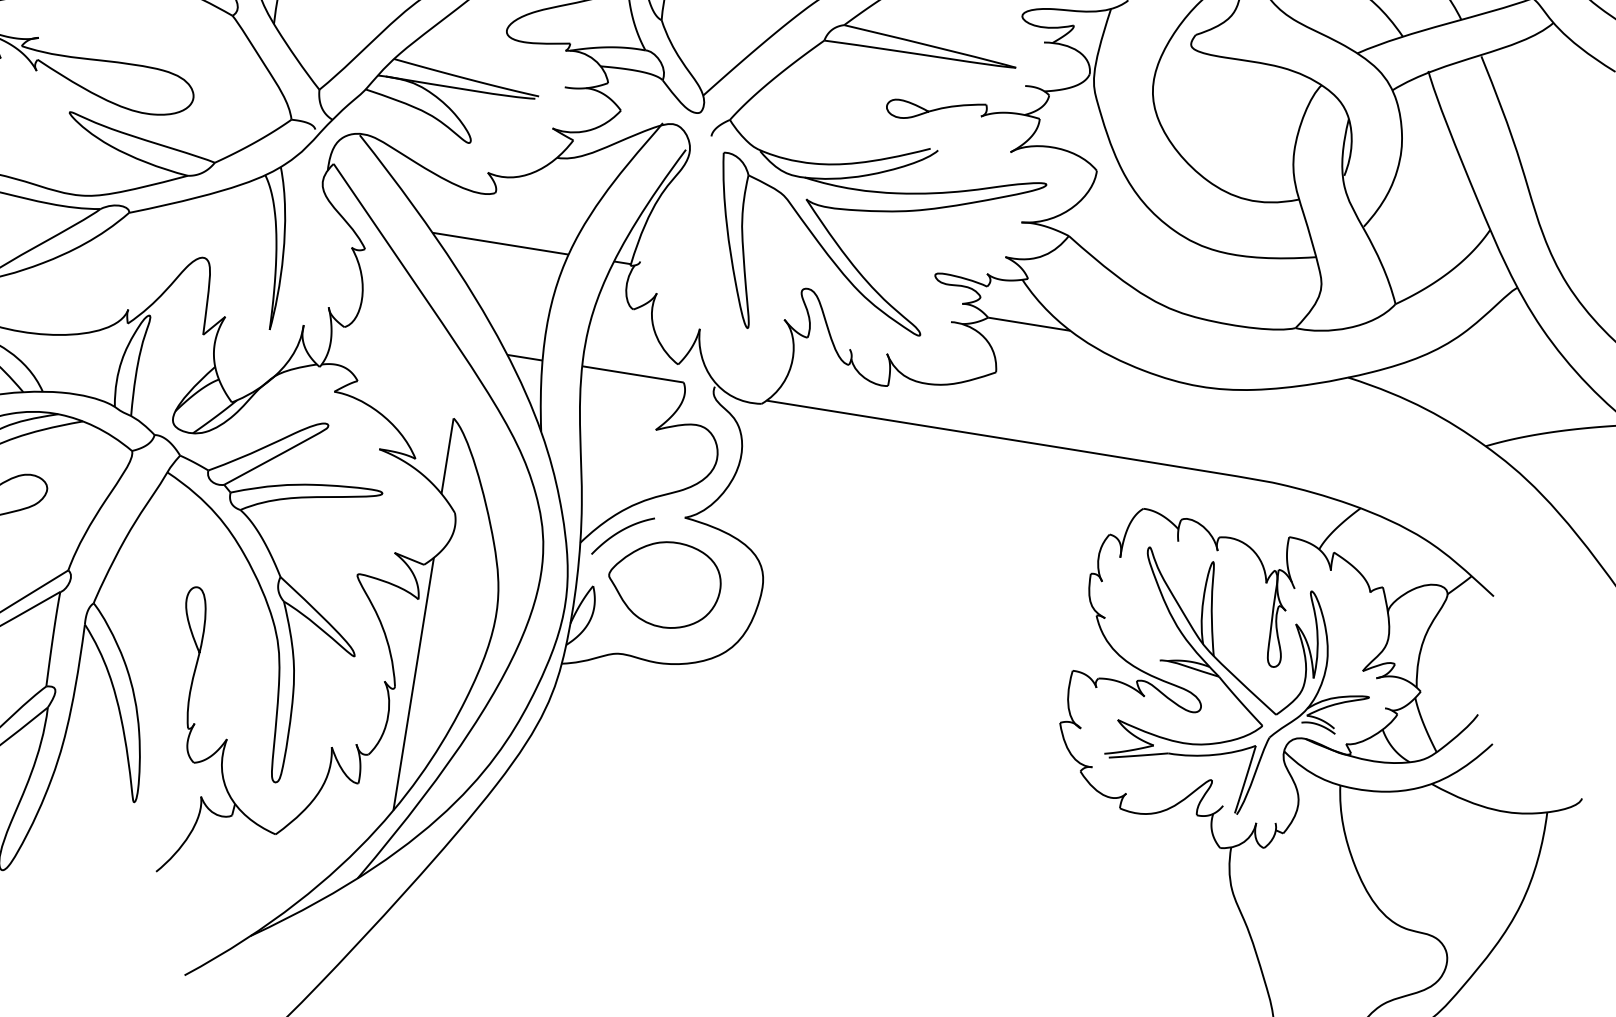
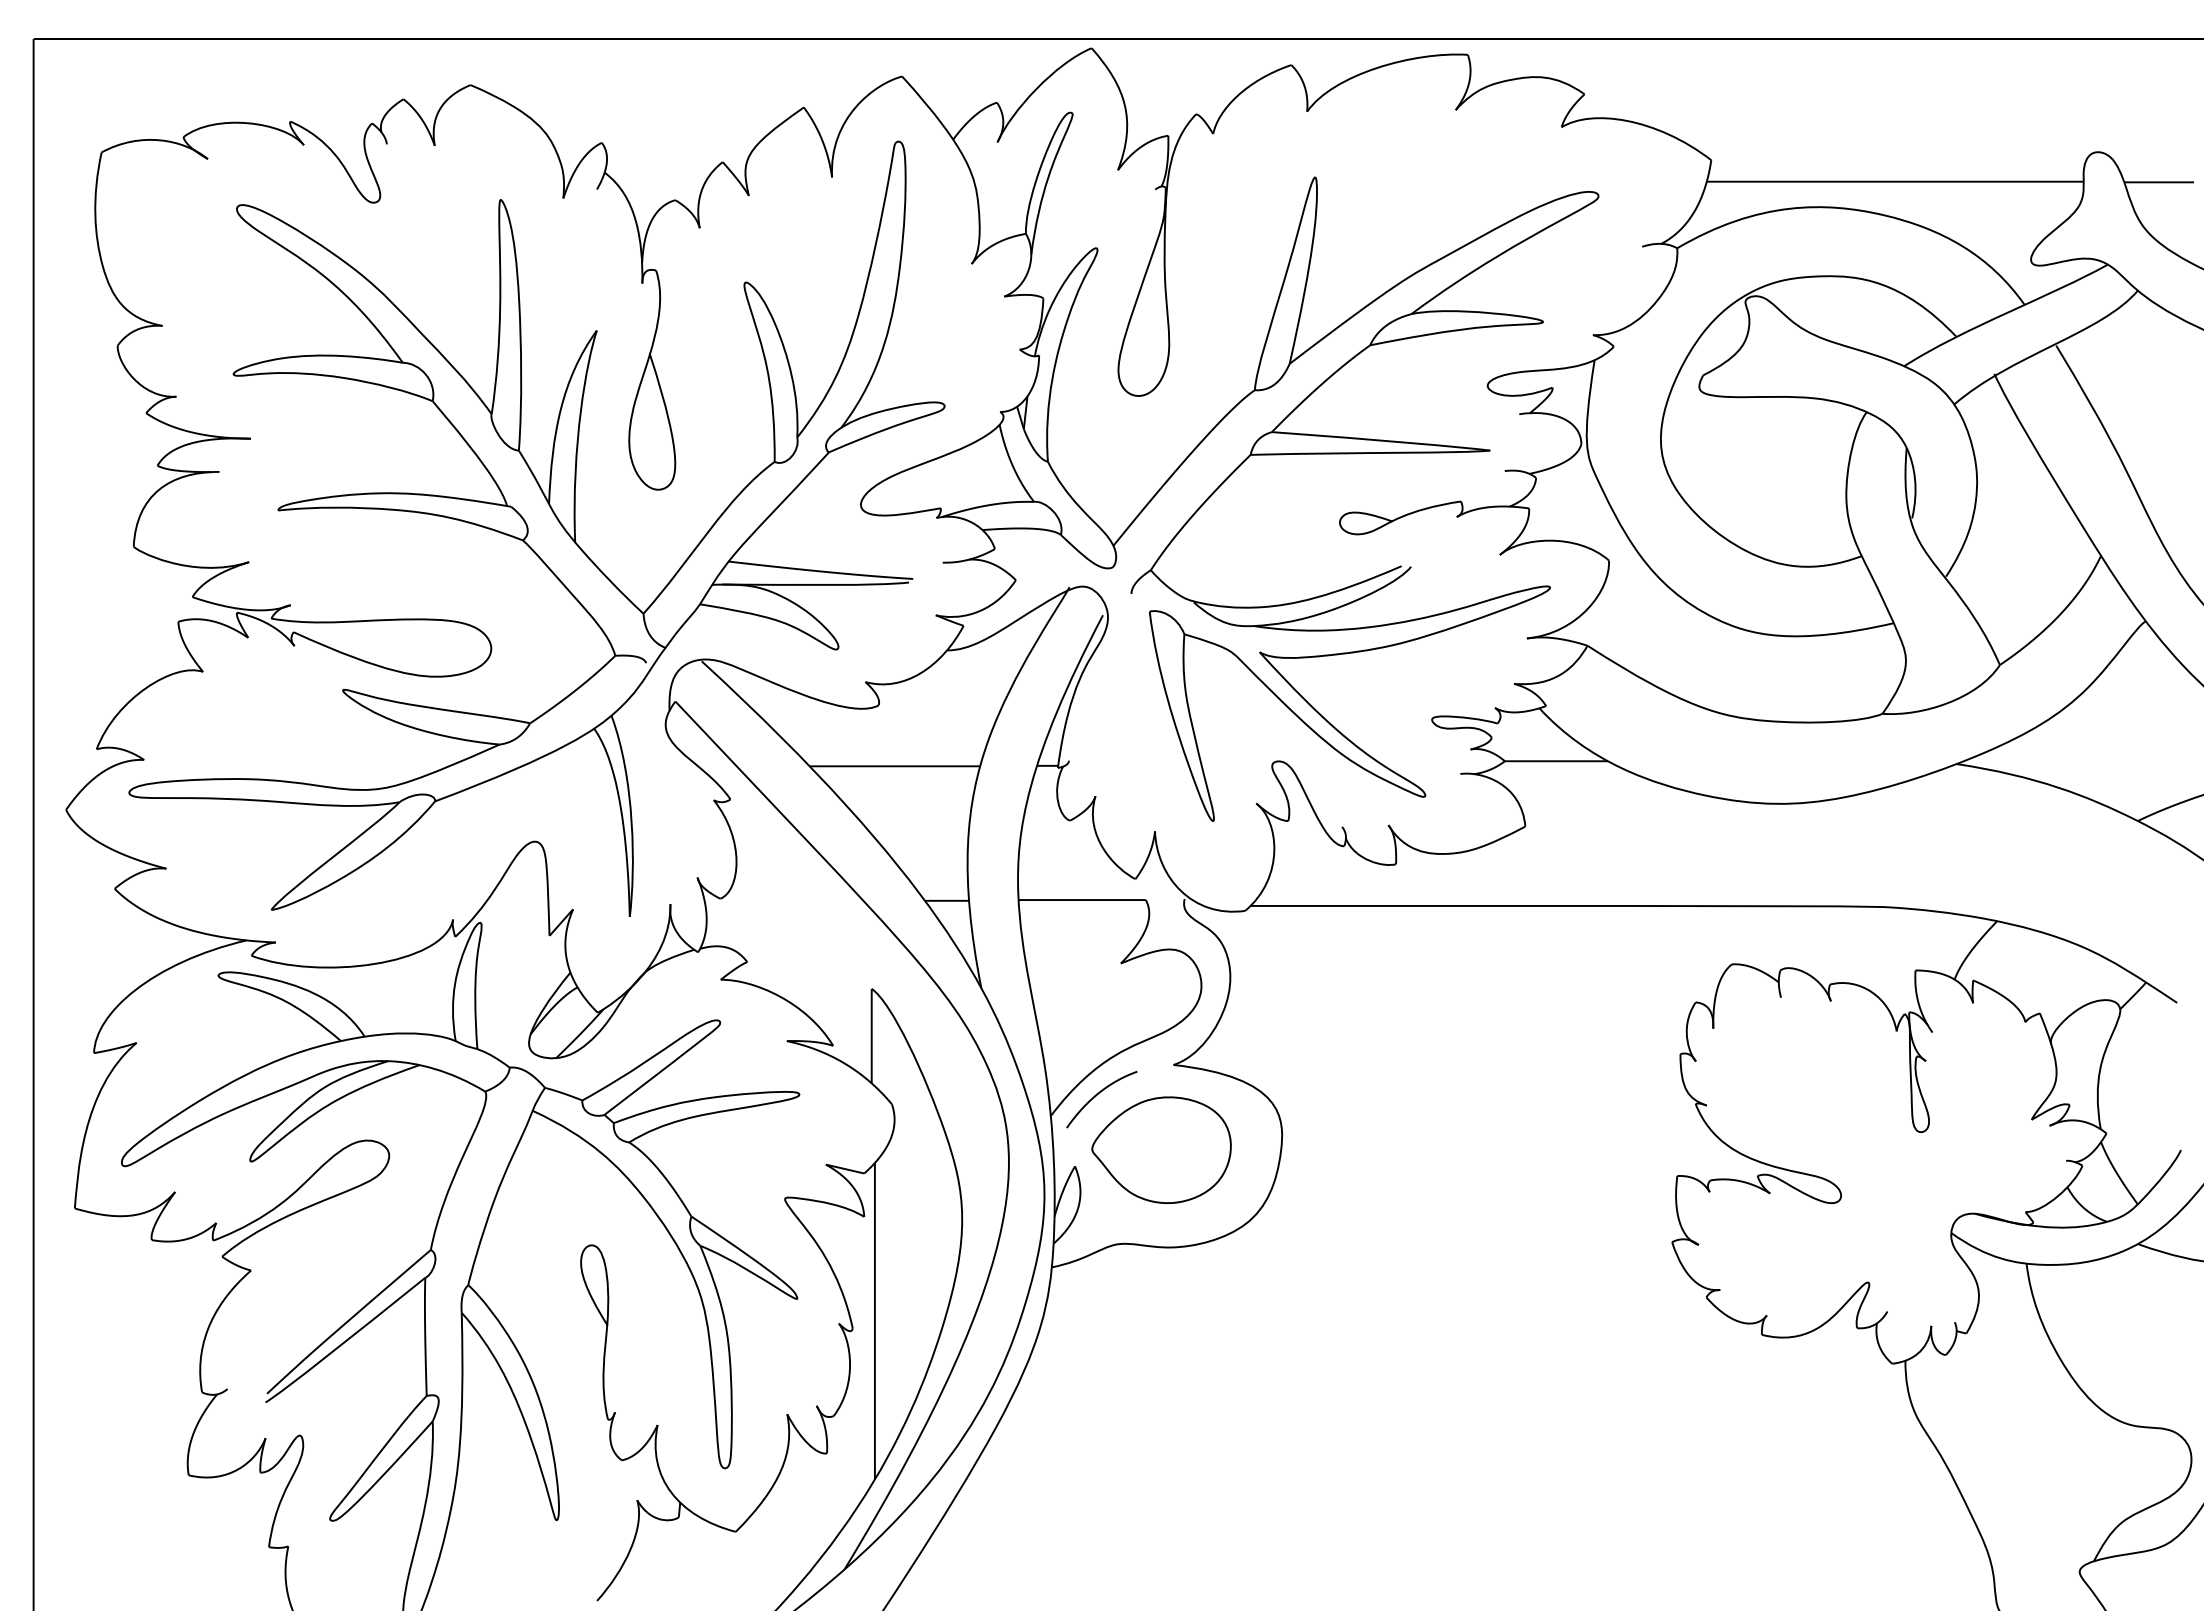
part: (1242, 688) -> (1888, 1164), removed

